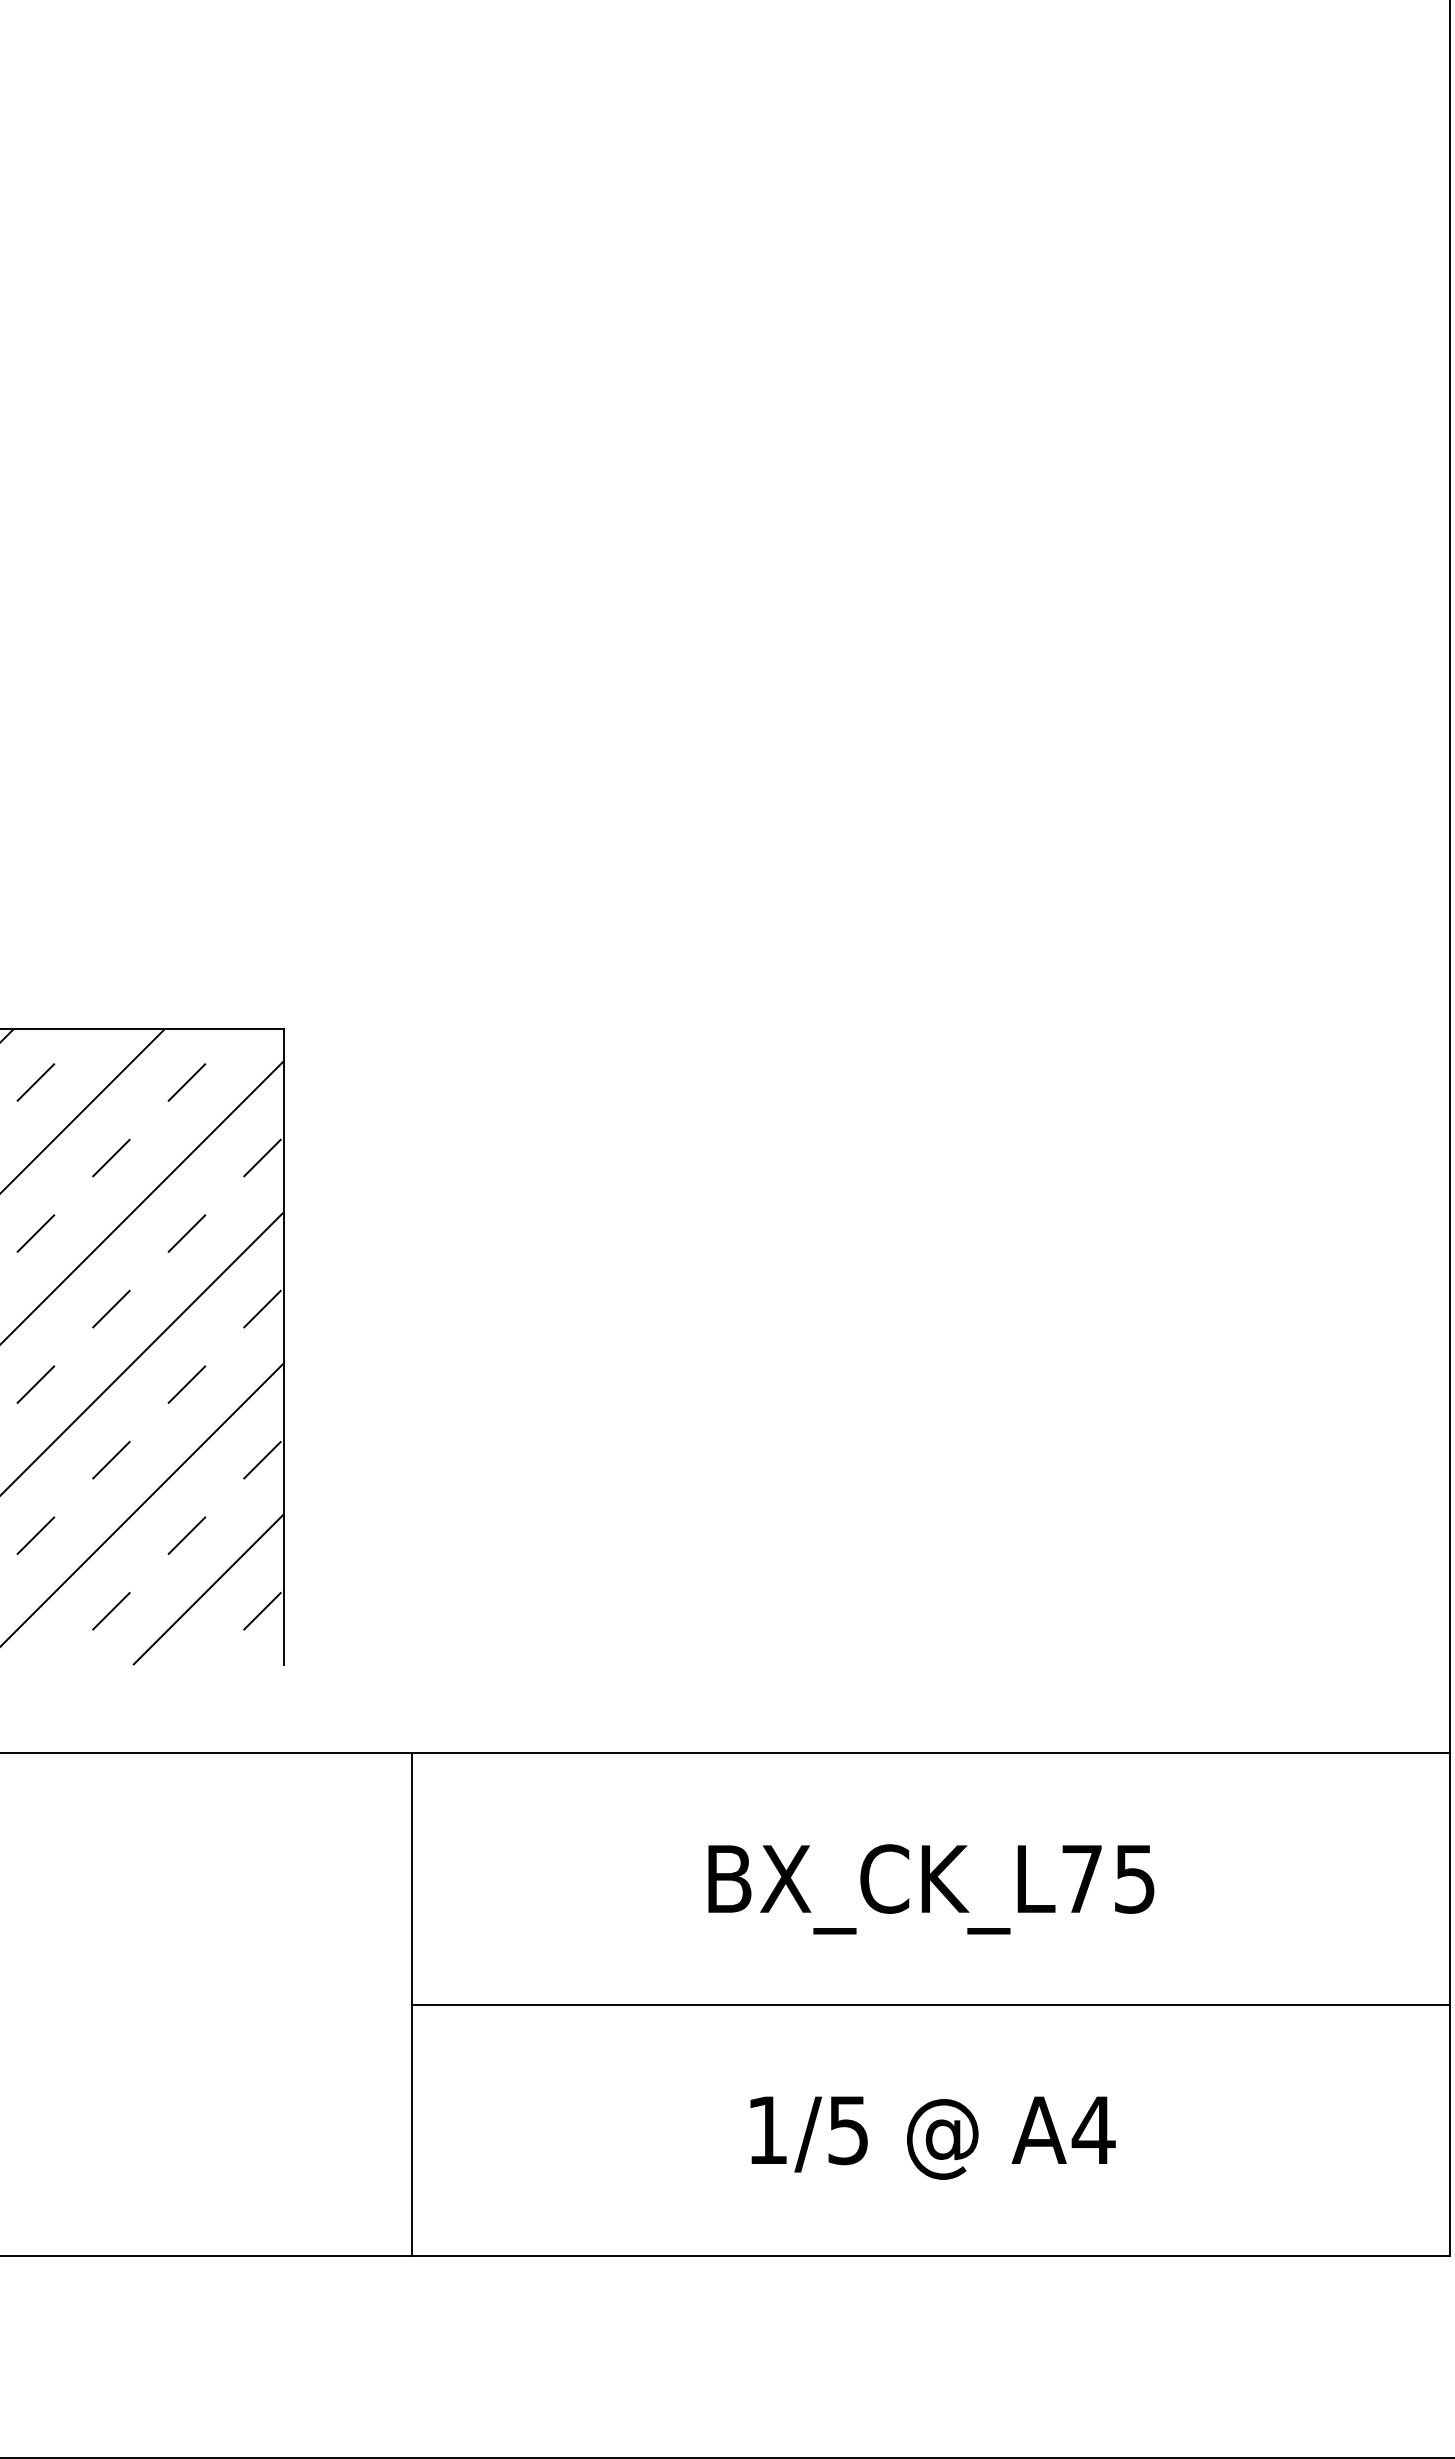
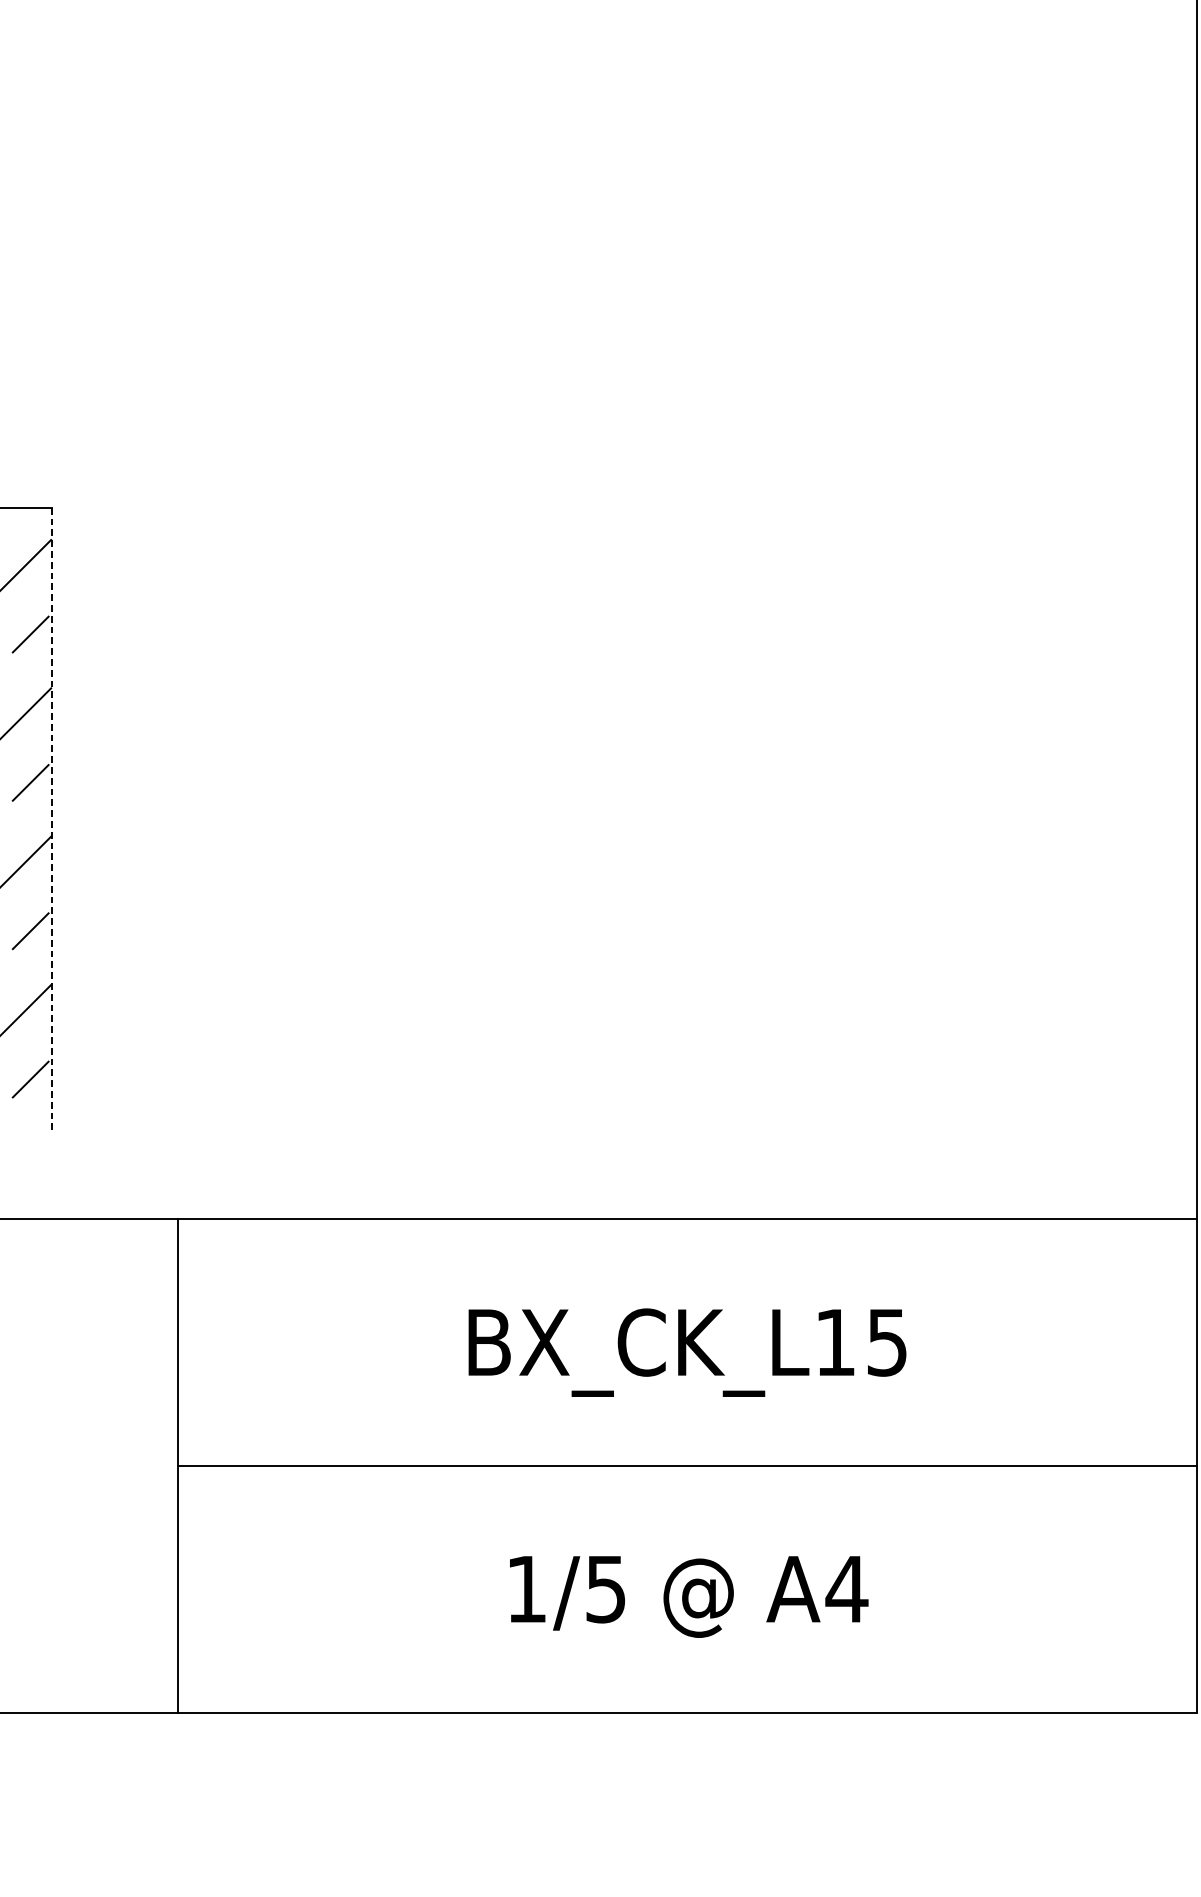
line: (283, 1347) -> (51, 820), solid -> dashed
text: (1081, 1878) -> (834, 1342), BX_CK_L75 -> BX_CK_L15

